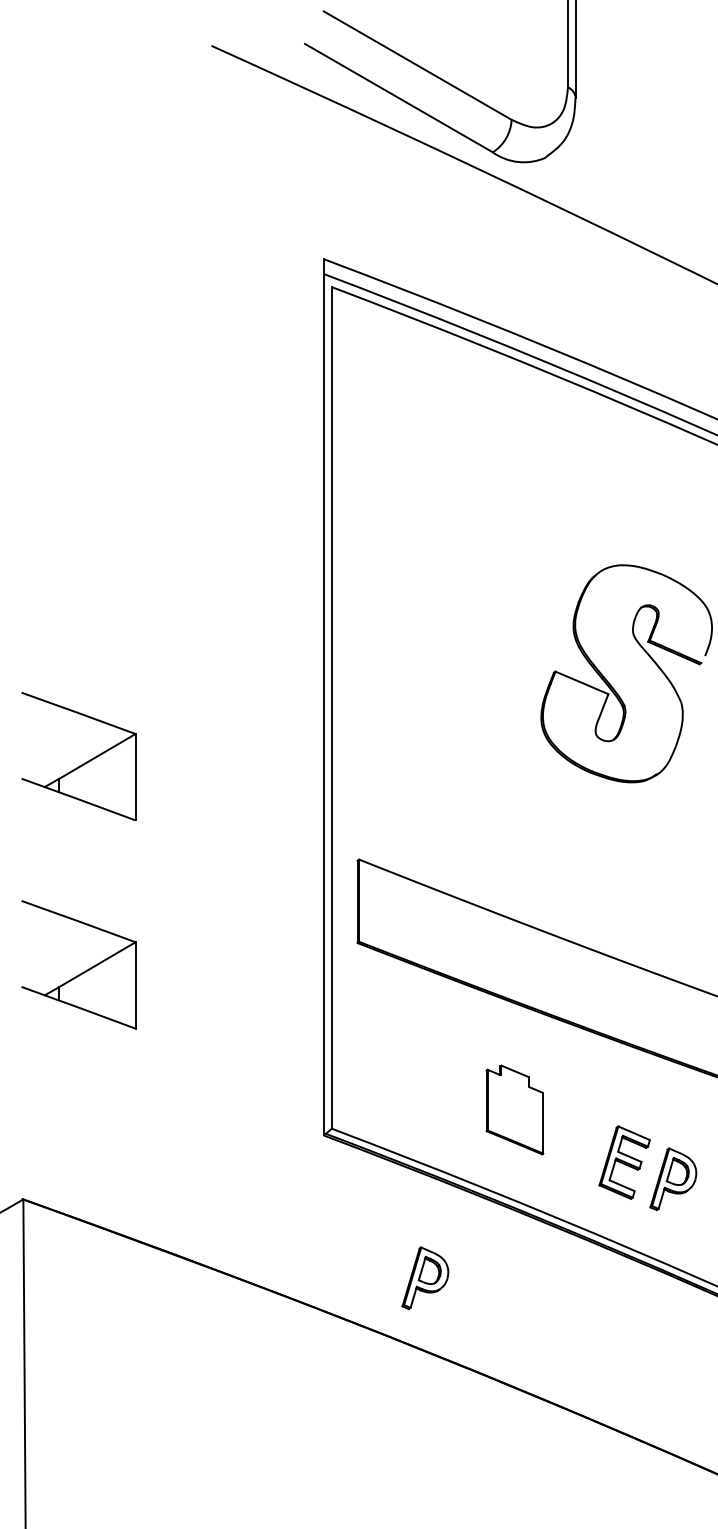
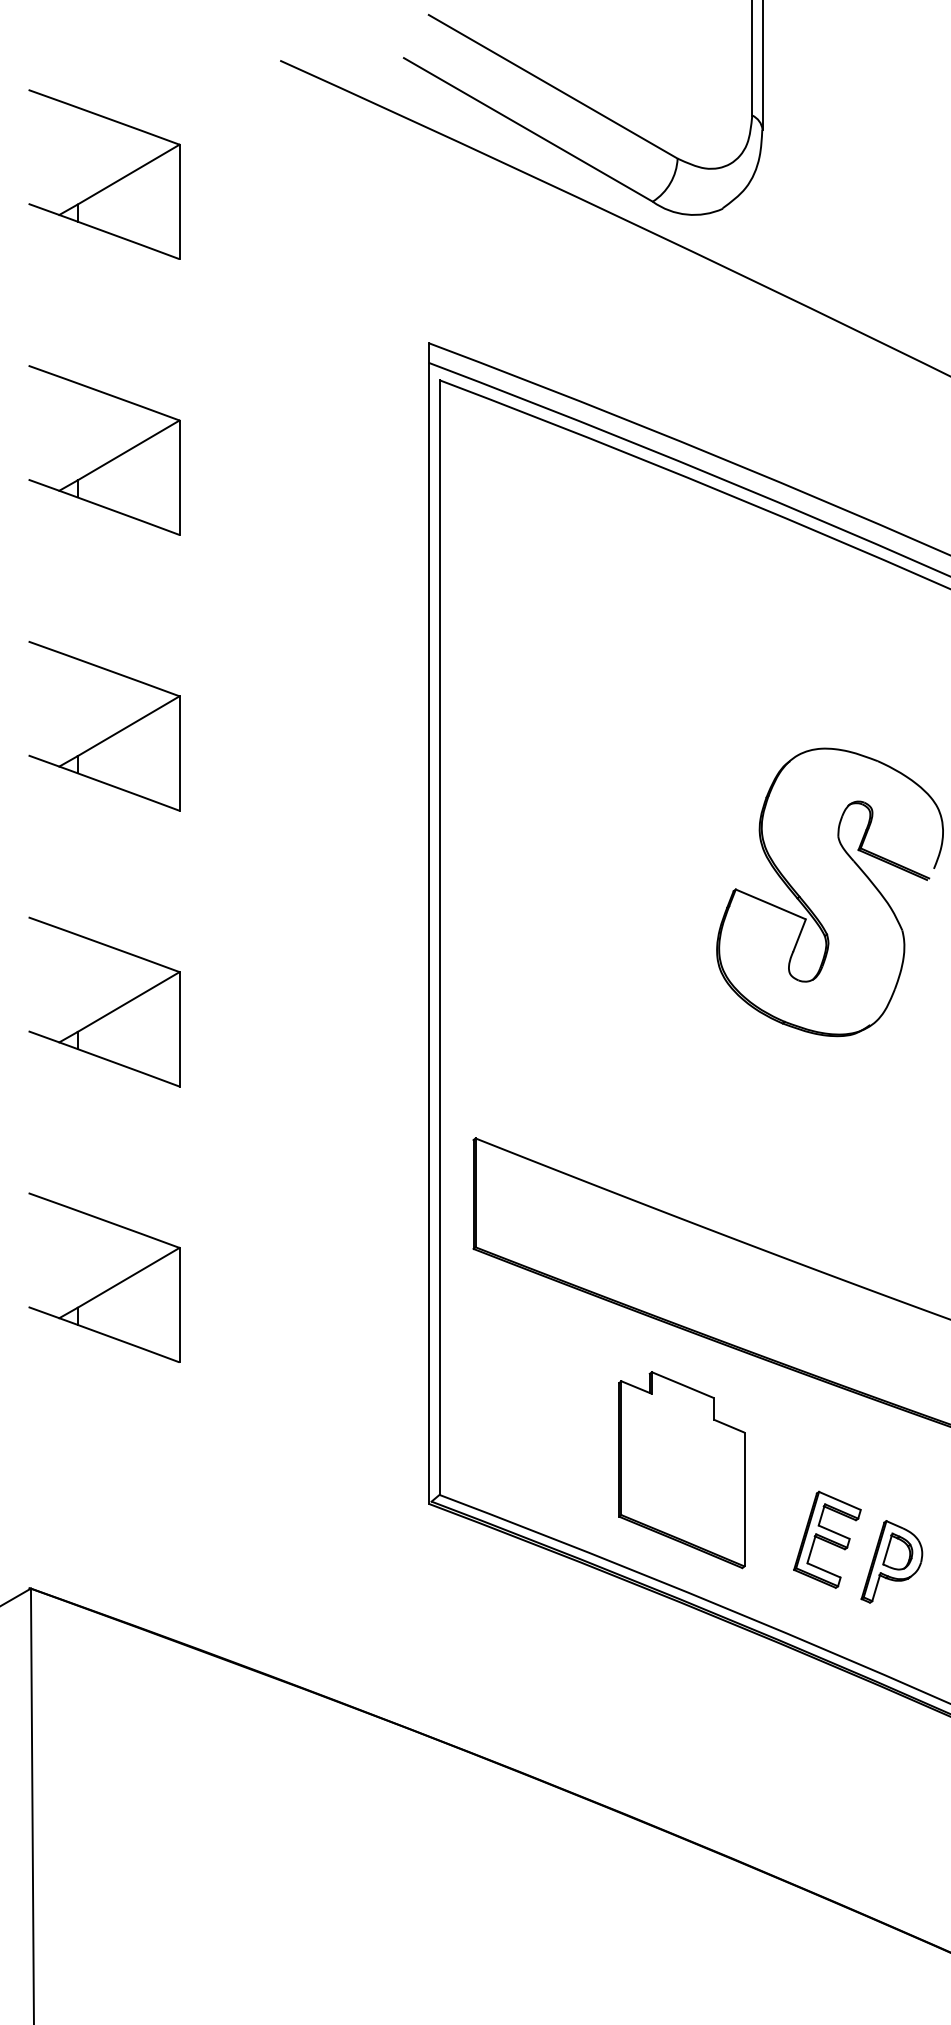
part: (83, 138) -> (110, 183), added
part: (82, 347) -> (109, 460), added
part: (82, 555) -> (109, 735), added
part: (514, 1109) -> (681, 1469), size x1.67
part: (425, 1278) -> (563, 1693), removed

